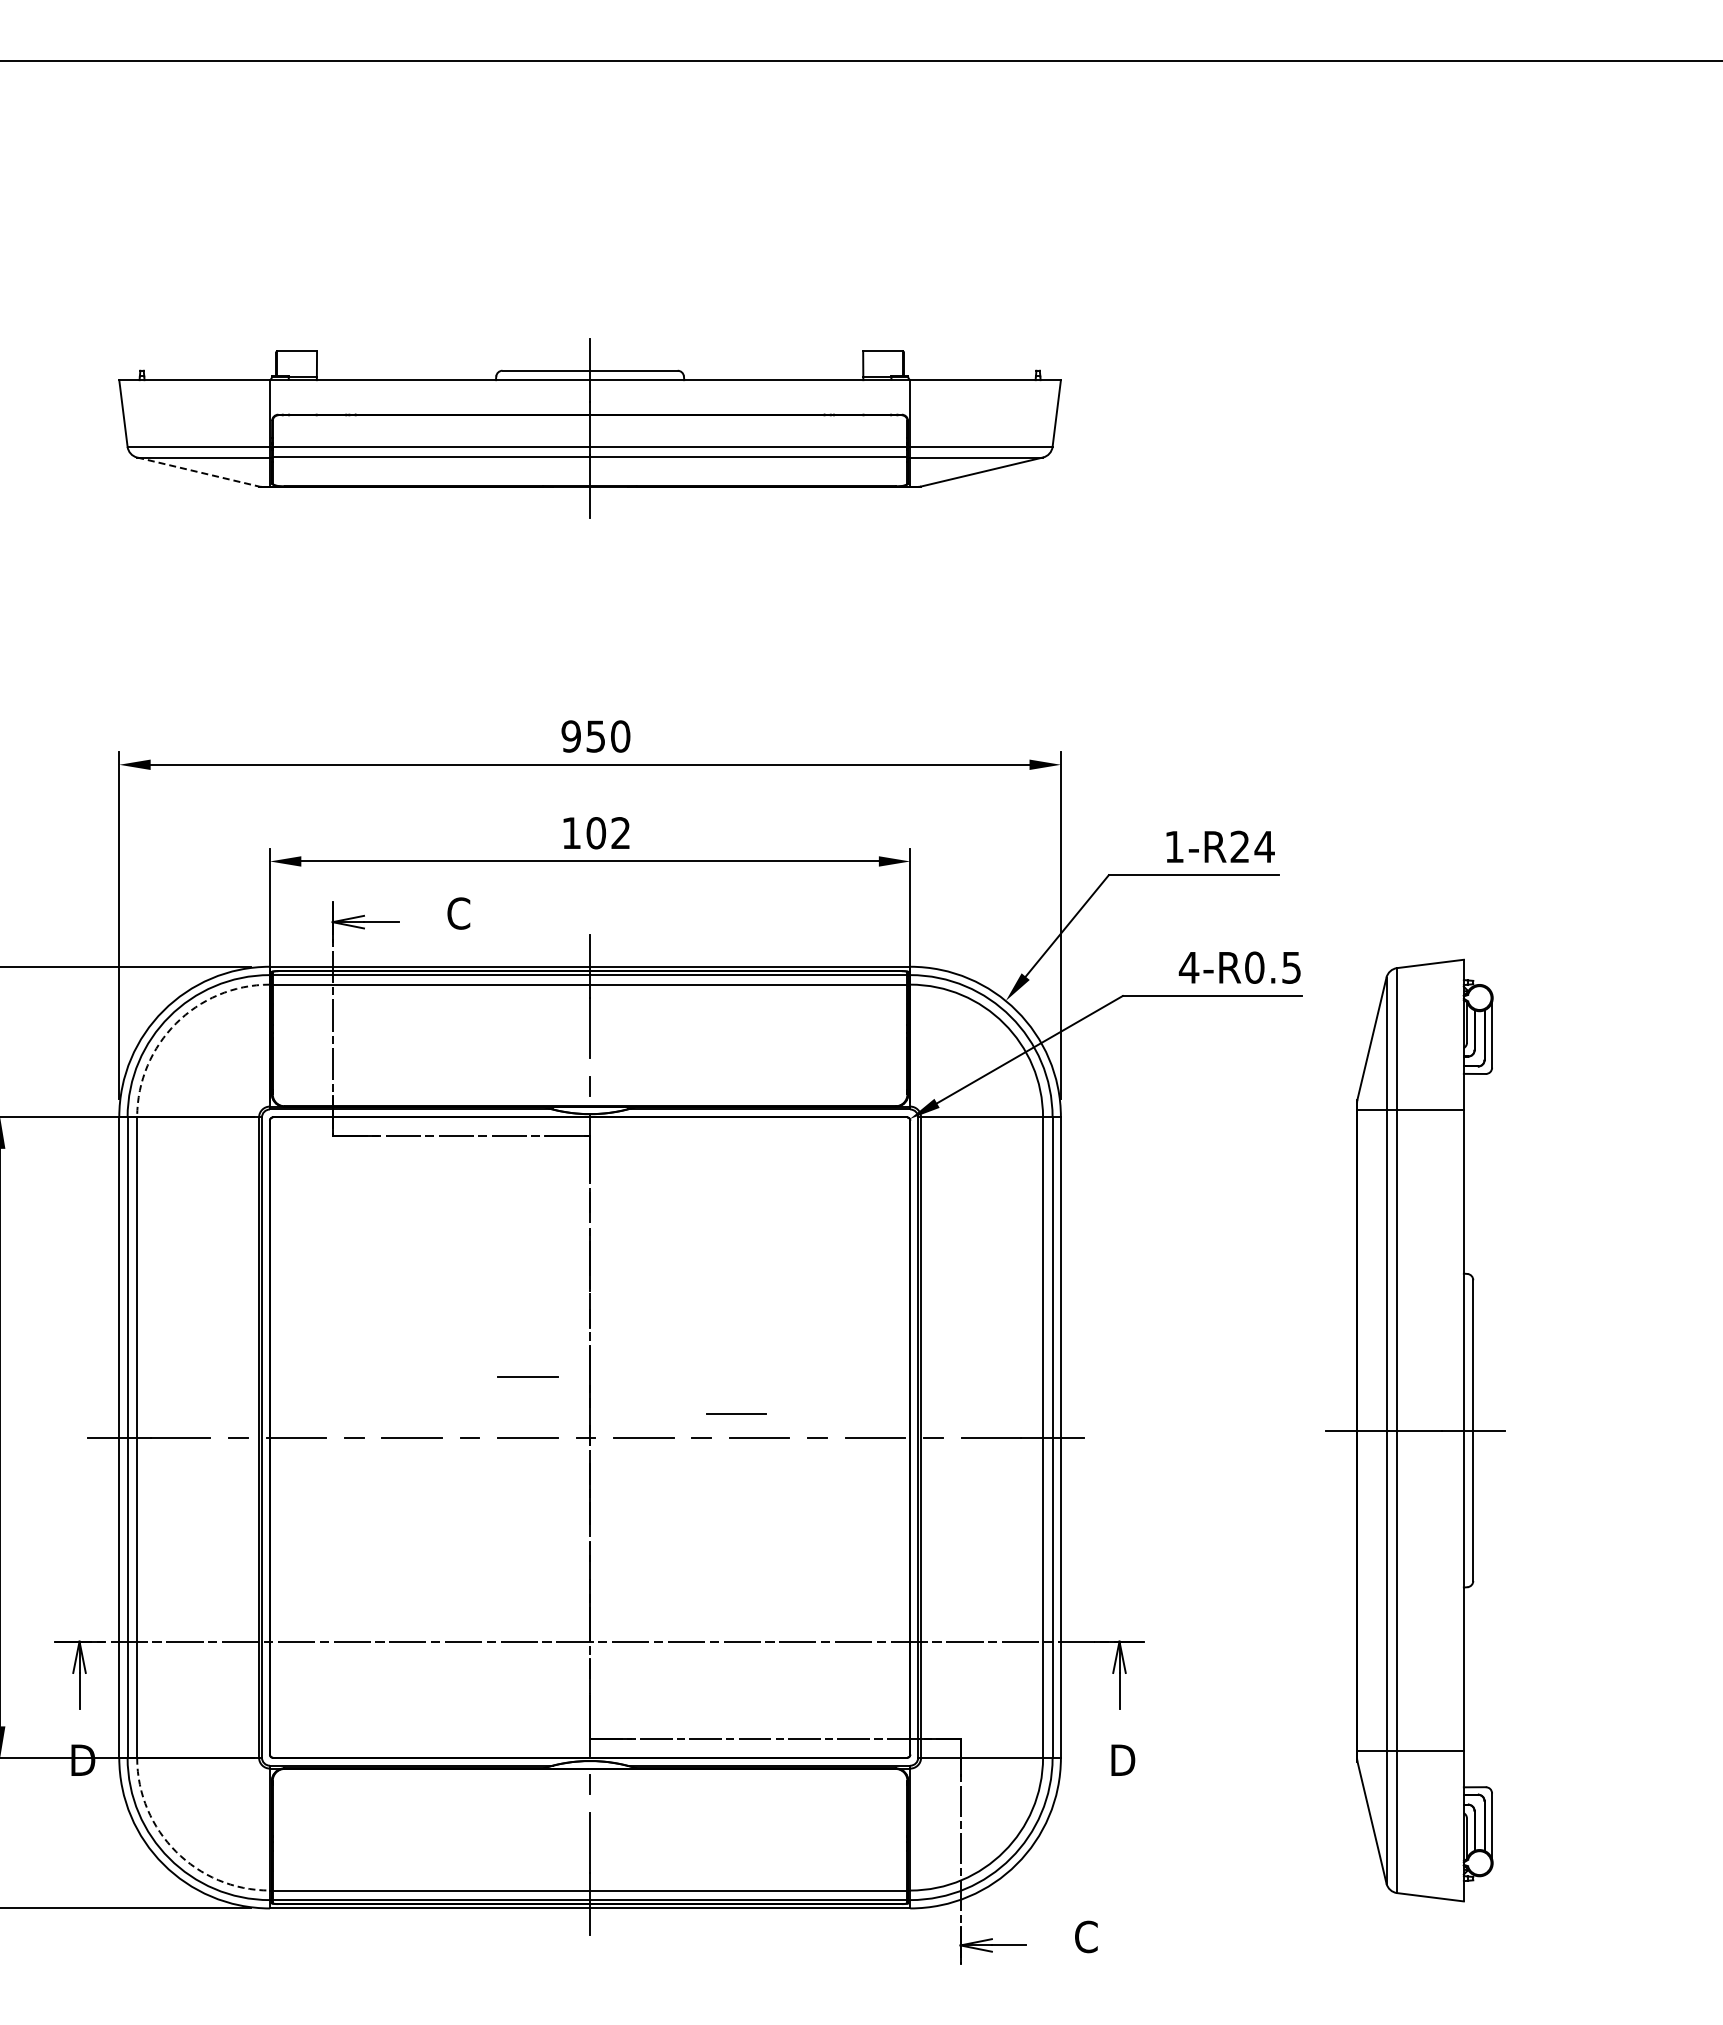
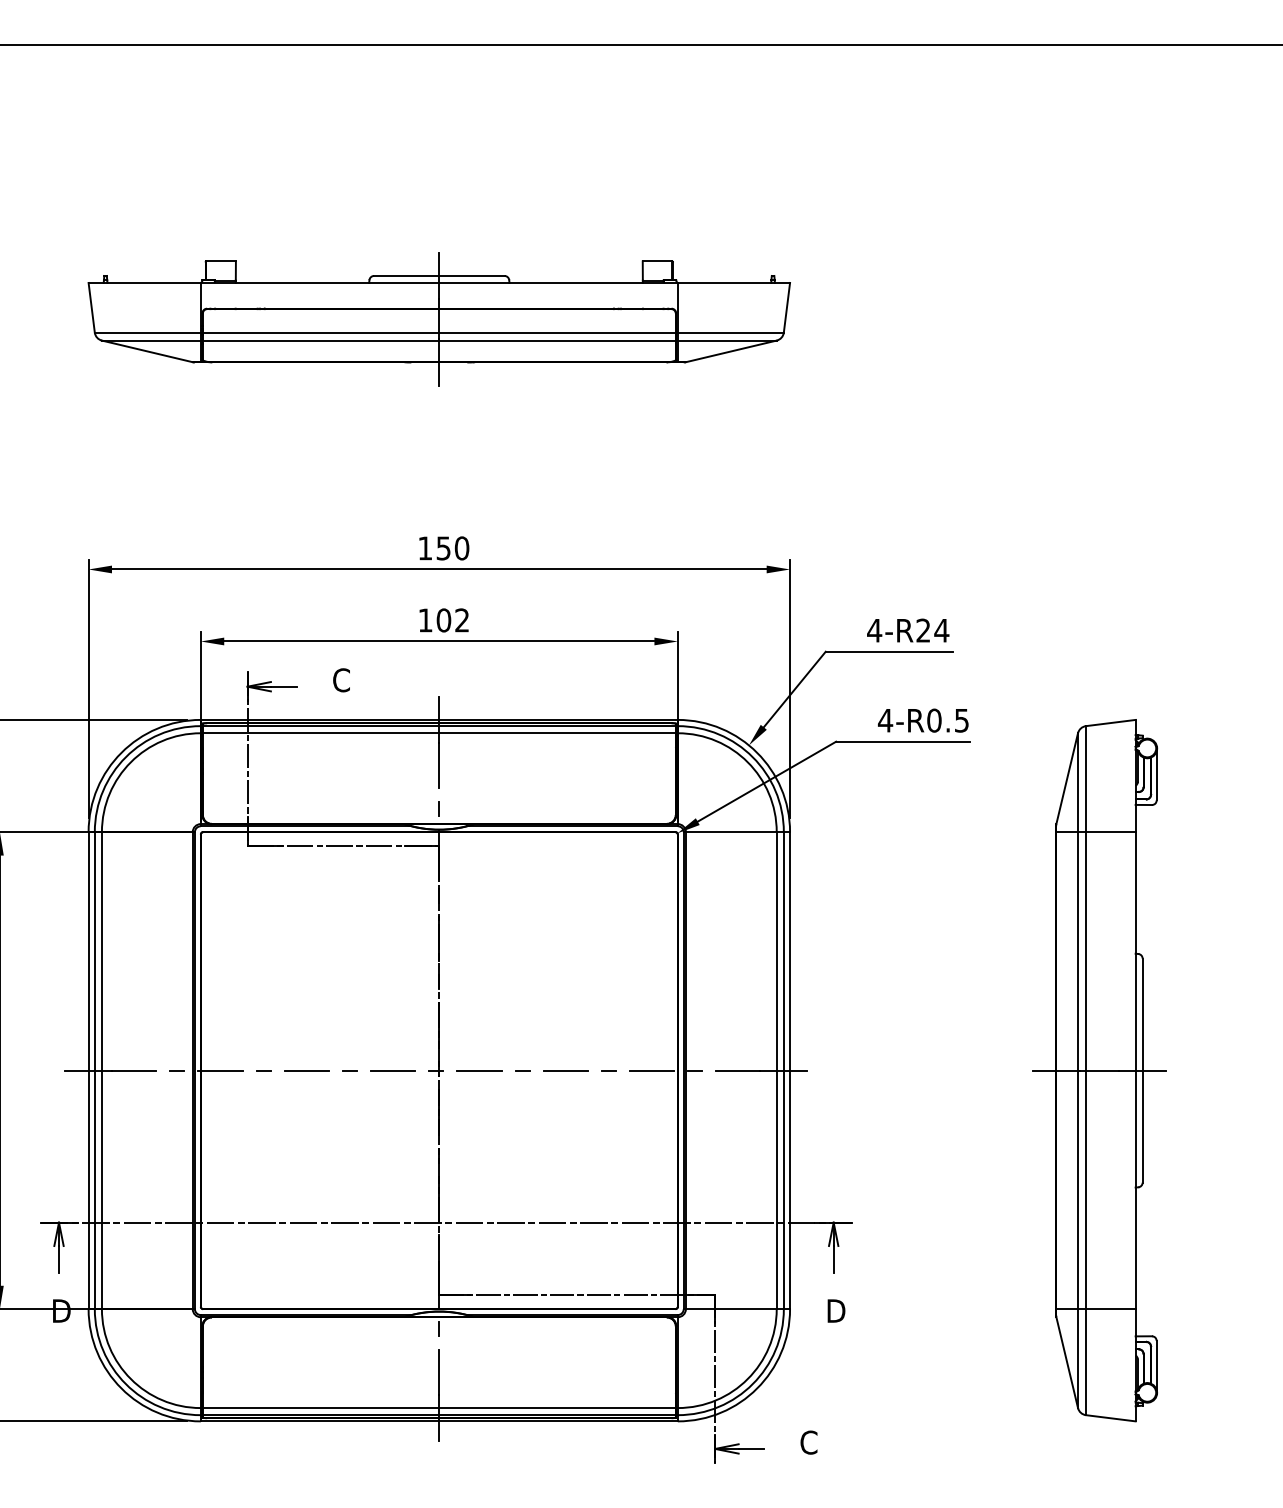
line: (198, 472) -> (147, 351), dashed -> solid
text: (570, 736) -> (424, 548), 950 -> 150
text: (1174, 846) -> (874, 630), 1-R24 -> 4-R24
arc: (176, 1023) -> (131, 762), dashed -> solid
line: (527, 1376) -> (392, 1025), removed
line: (736, 1413) -> (548, 1052), removed
part: (1415, 1430) -> (1099, 1070), moved
arc: (176, 1851) -> (131, 1378), dashed -> solid

